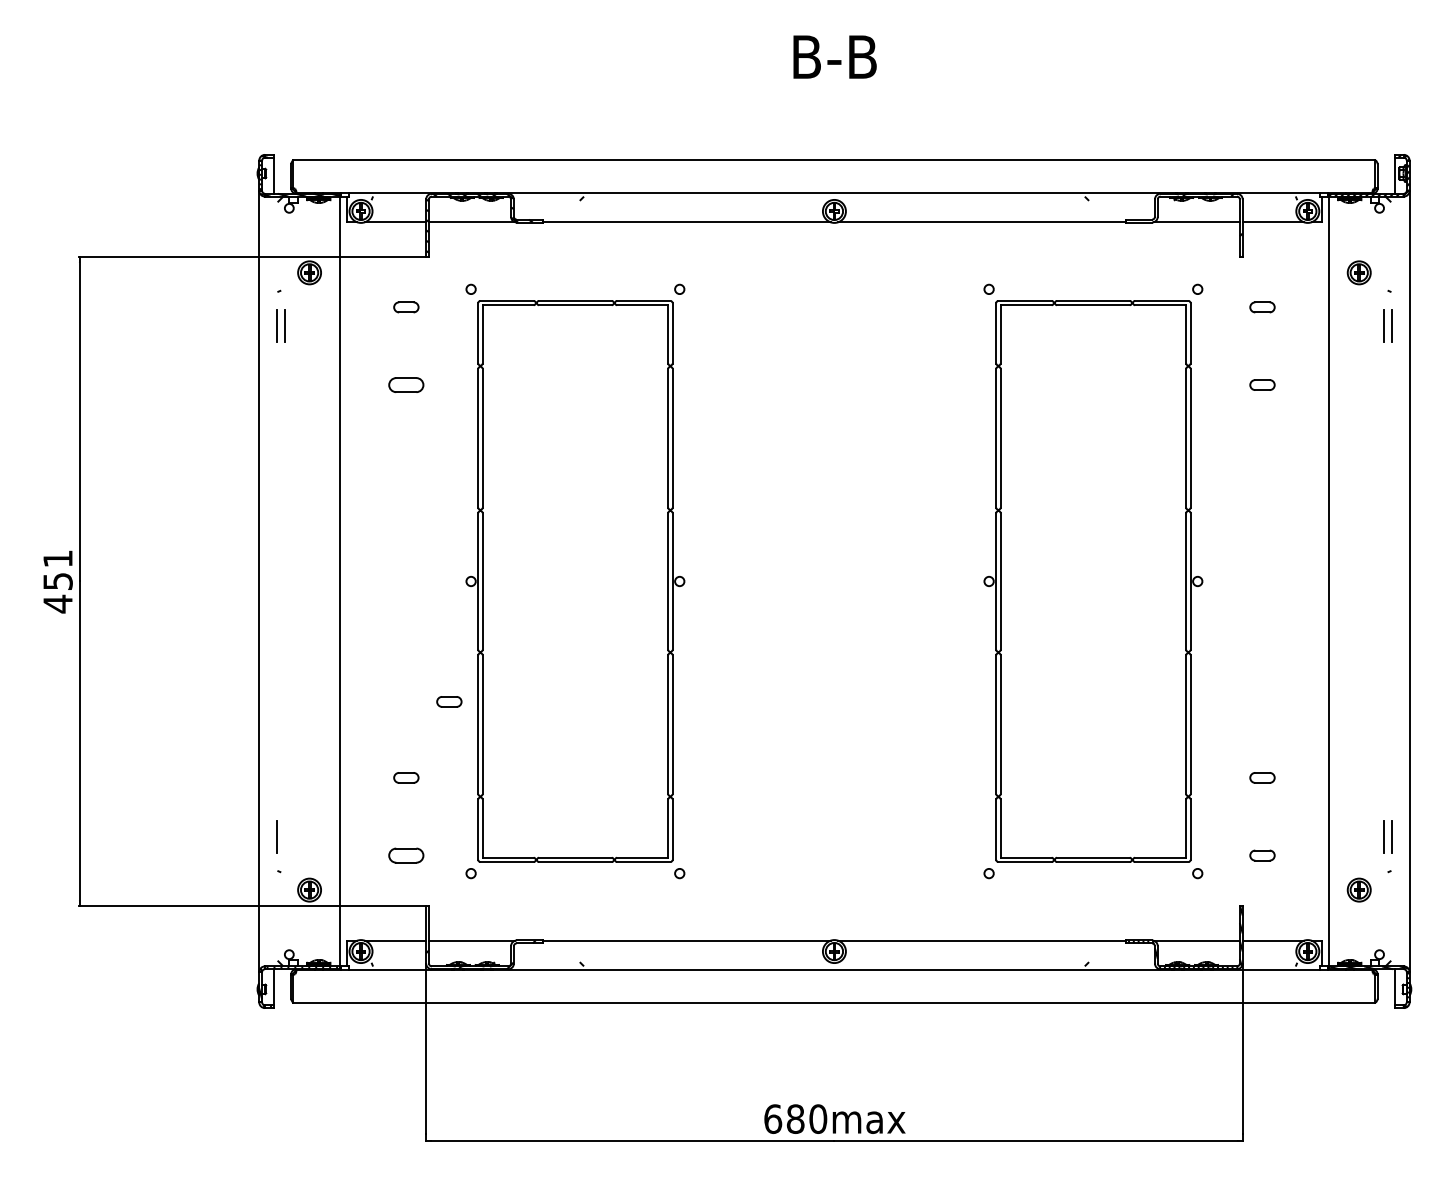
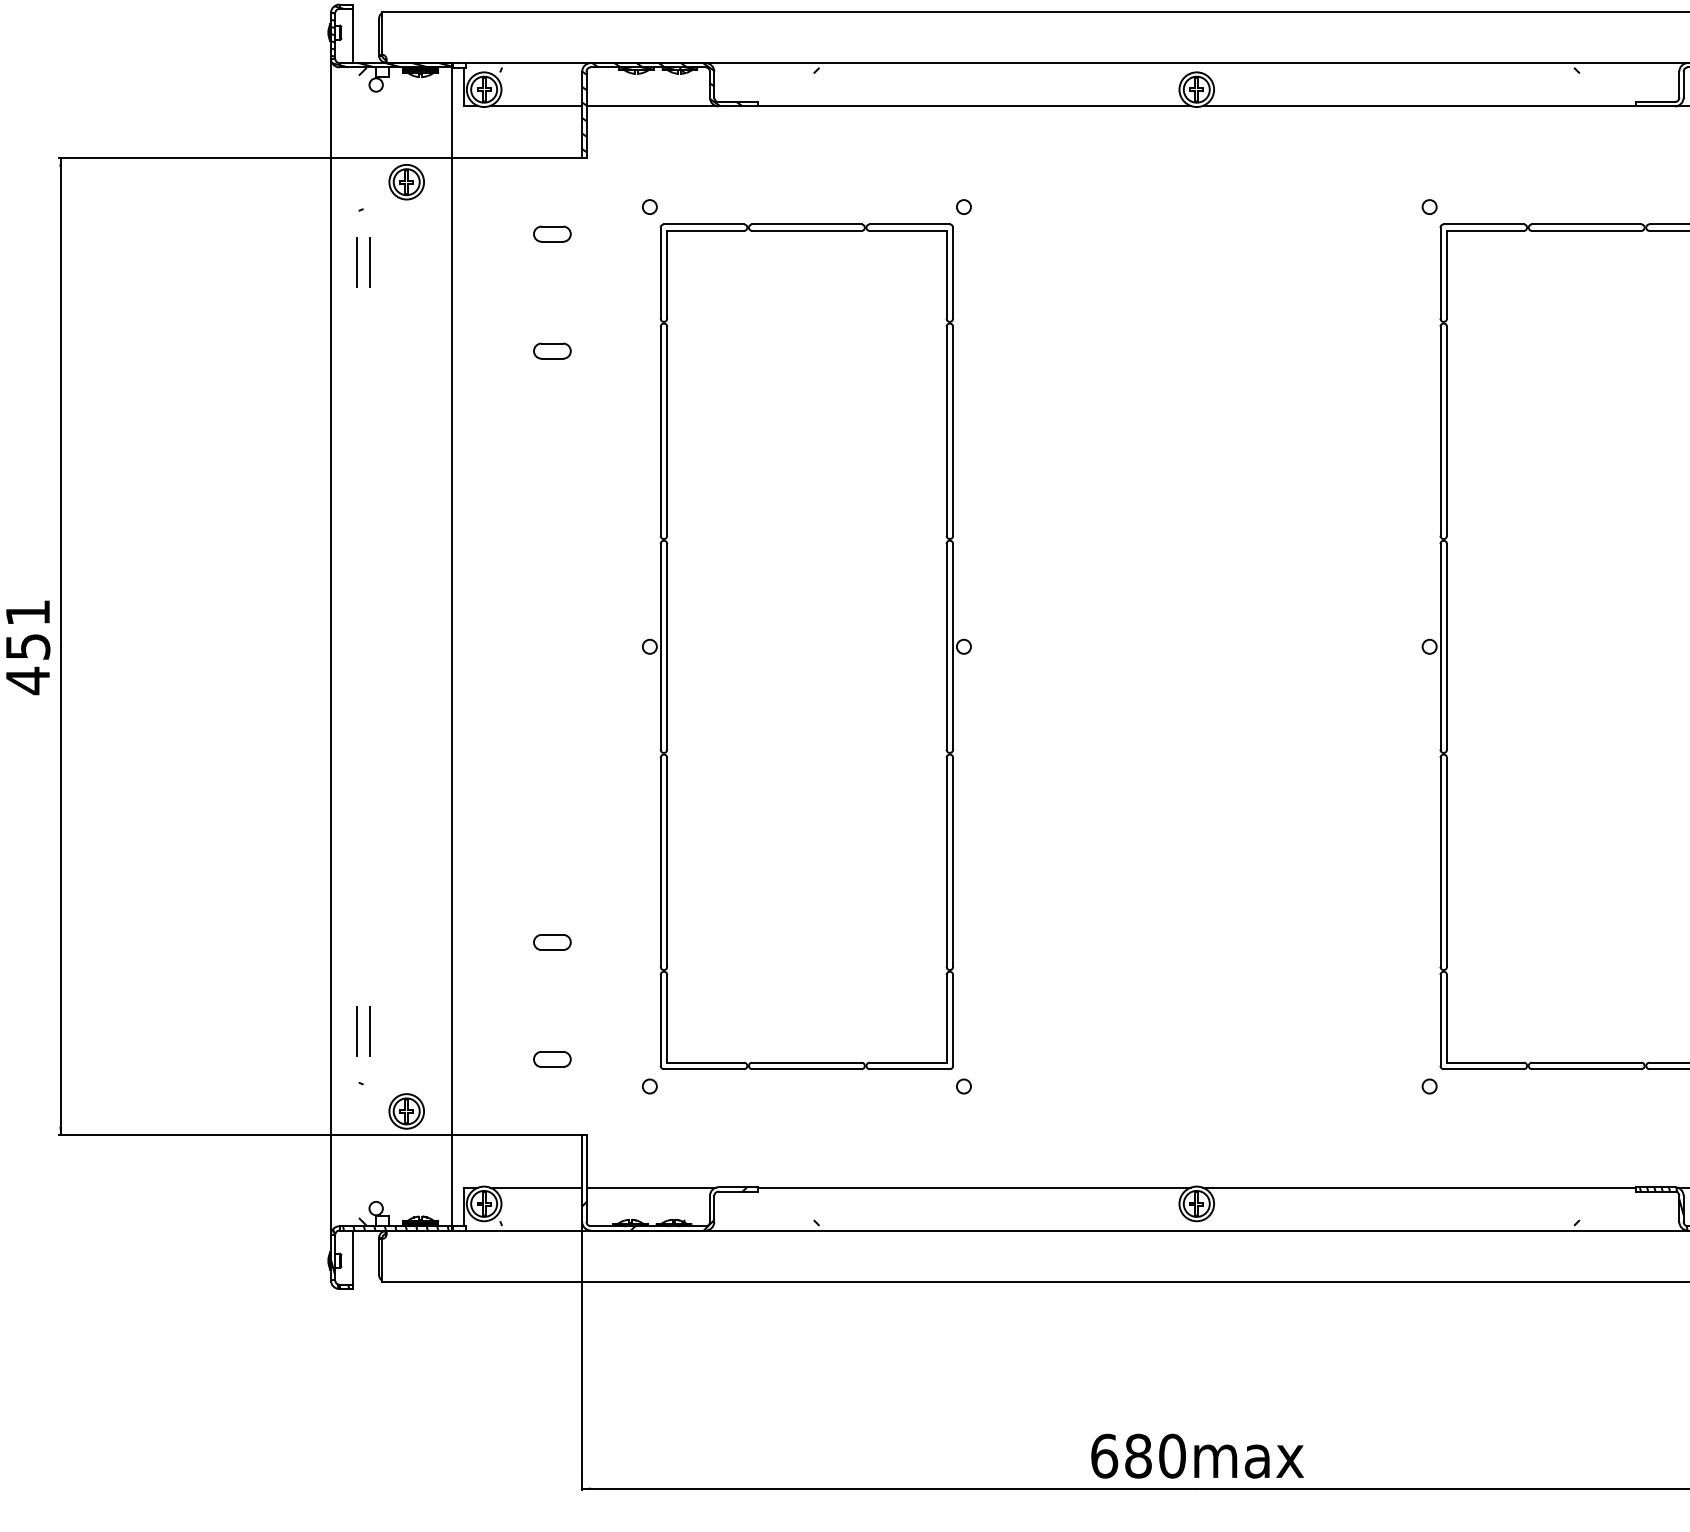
part: (406, 384) -> (552, 350), size x0.71
part: (449, 701) -> (617, 827), removed
line: (285, 836) -> (370, 1030), added
part: (406, 855) -> (552, 1059), size x0.71

